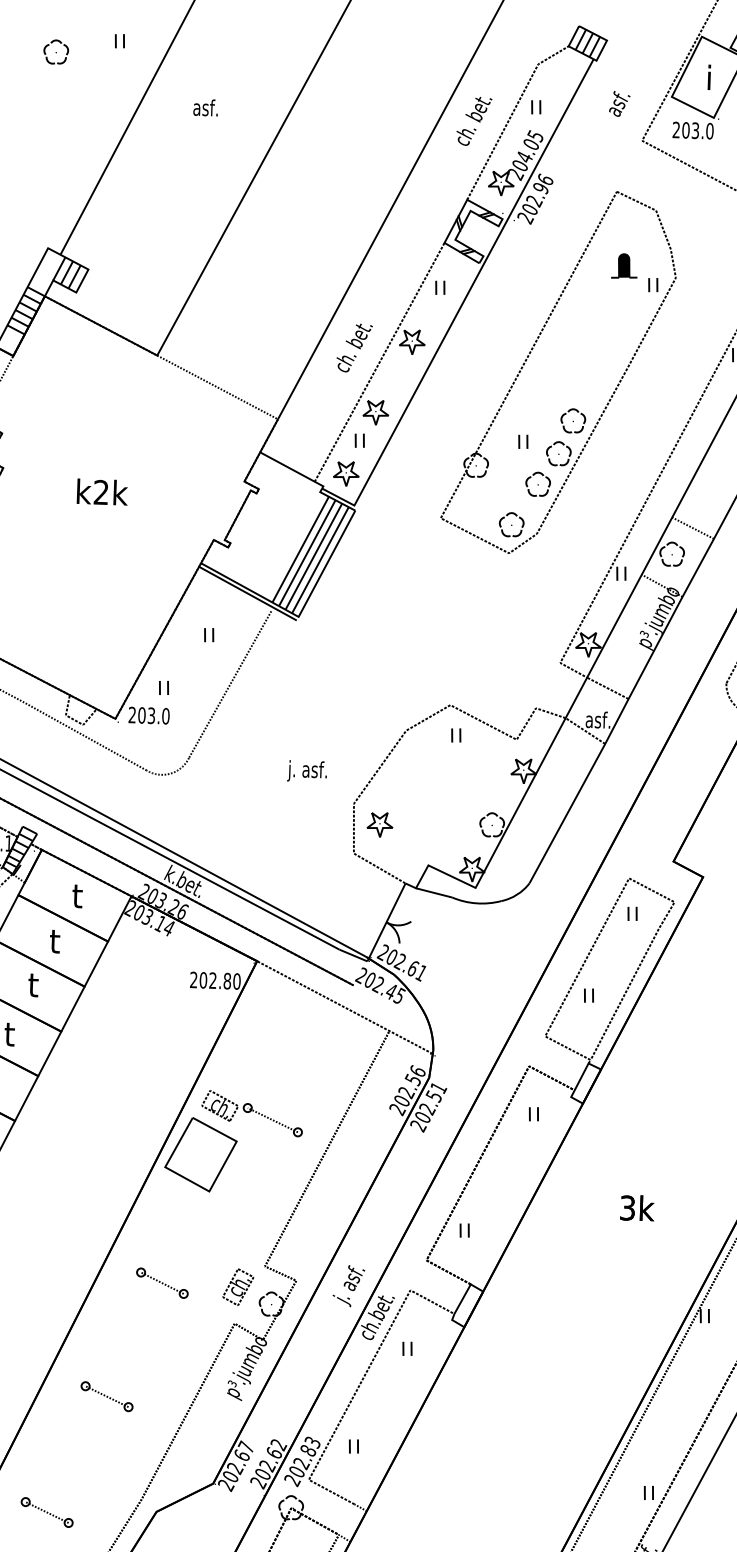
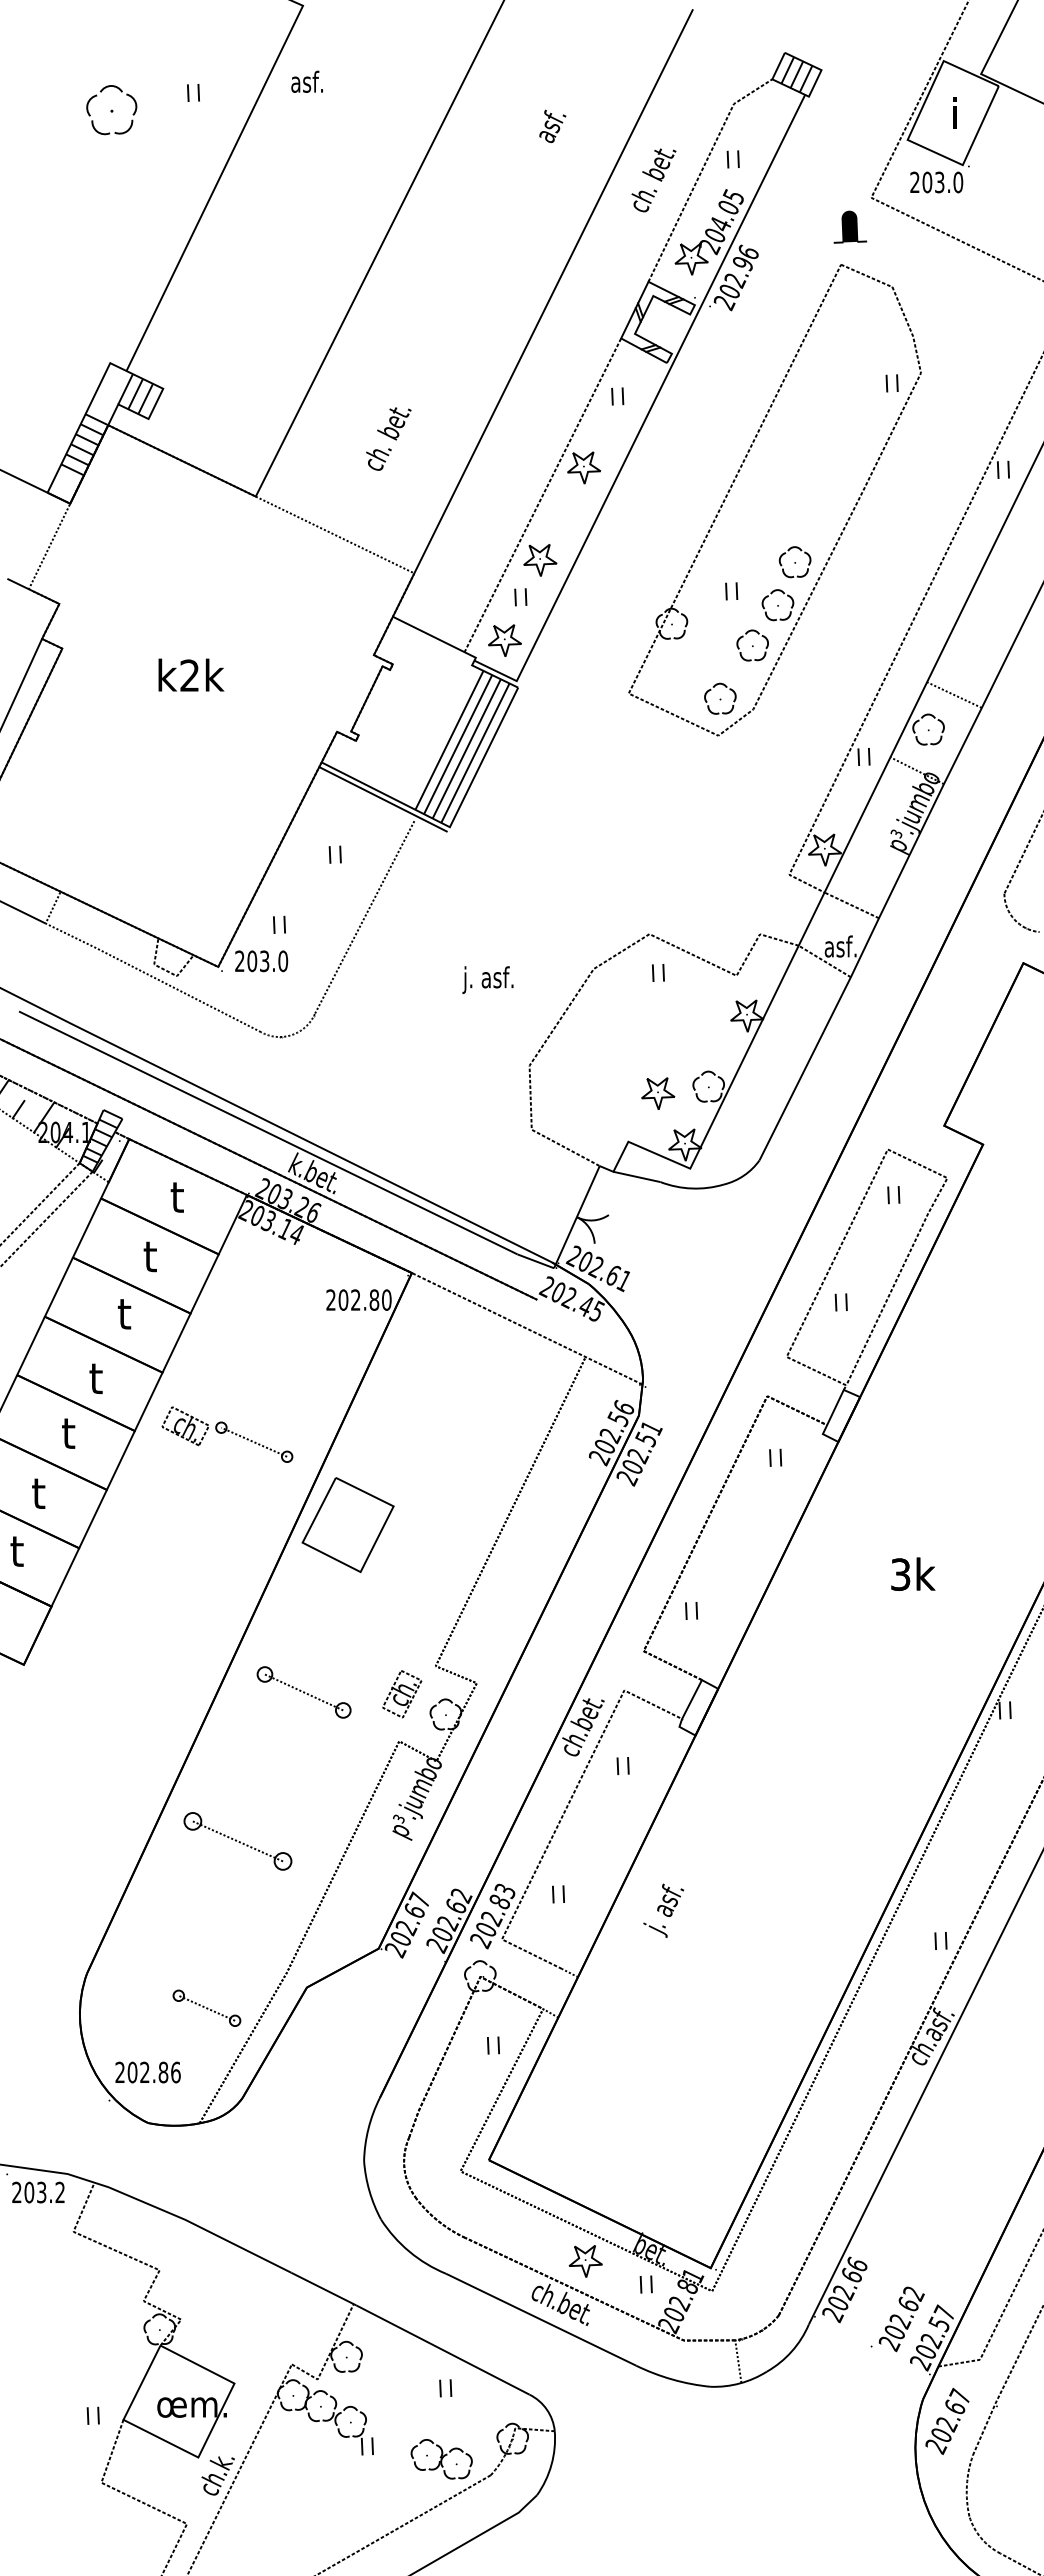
part: (55, 51) -> (111, 109), size x1.6
text: (619, 104) -> (552, 126), moved
text: (205, 107) -> (306, 81), moved
part: (624, 265) -> (850, 226), moved
text: (354, 347) -> (388, 438), moved
text: (306, 770) -> (487, 979), moved
part: (380, 824) -> (658, 1093), moved
part: (252, 1113) -> (227, 1434), moved
part: (162, 1283) -> (304, 1692), size x1.4
text: (348, 1285) -> (663, 1910), moved
part: (106, 1396) -> (237, 1840), size x1.6
part: (46, 1511) -> (206, 2007), moved

